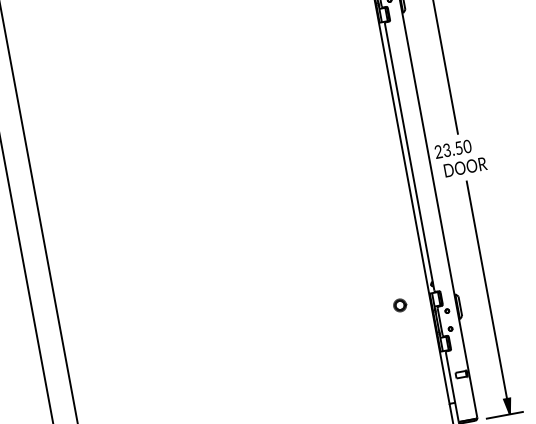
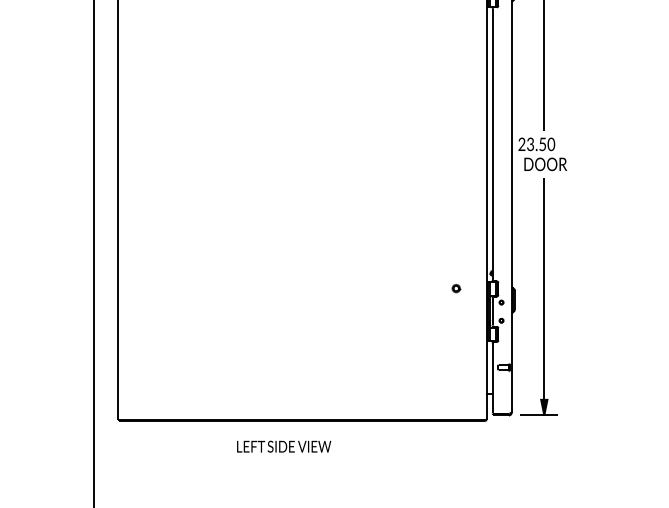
part: (400, 305) -> (456, 288), size x0.62

